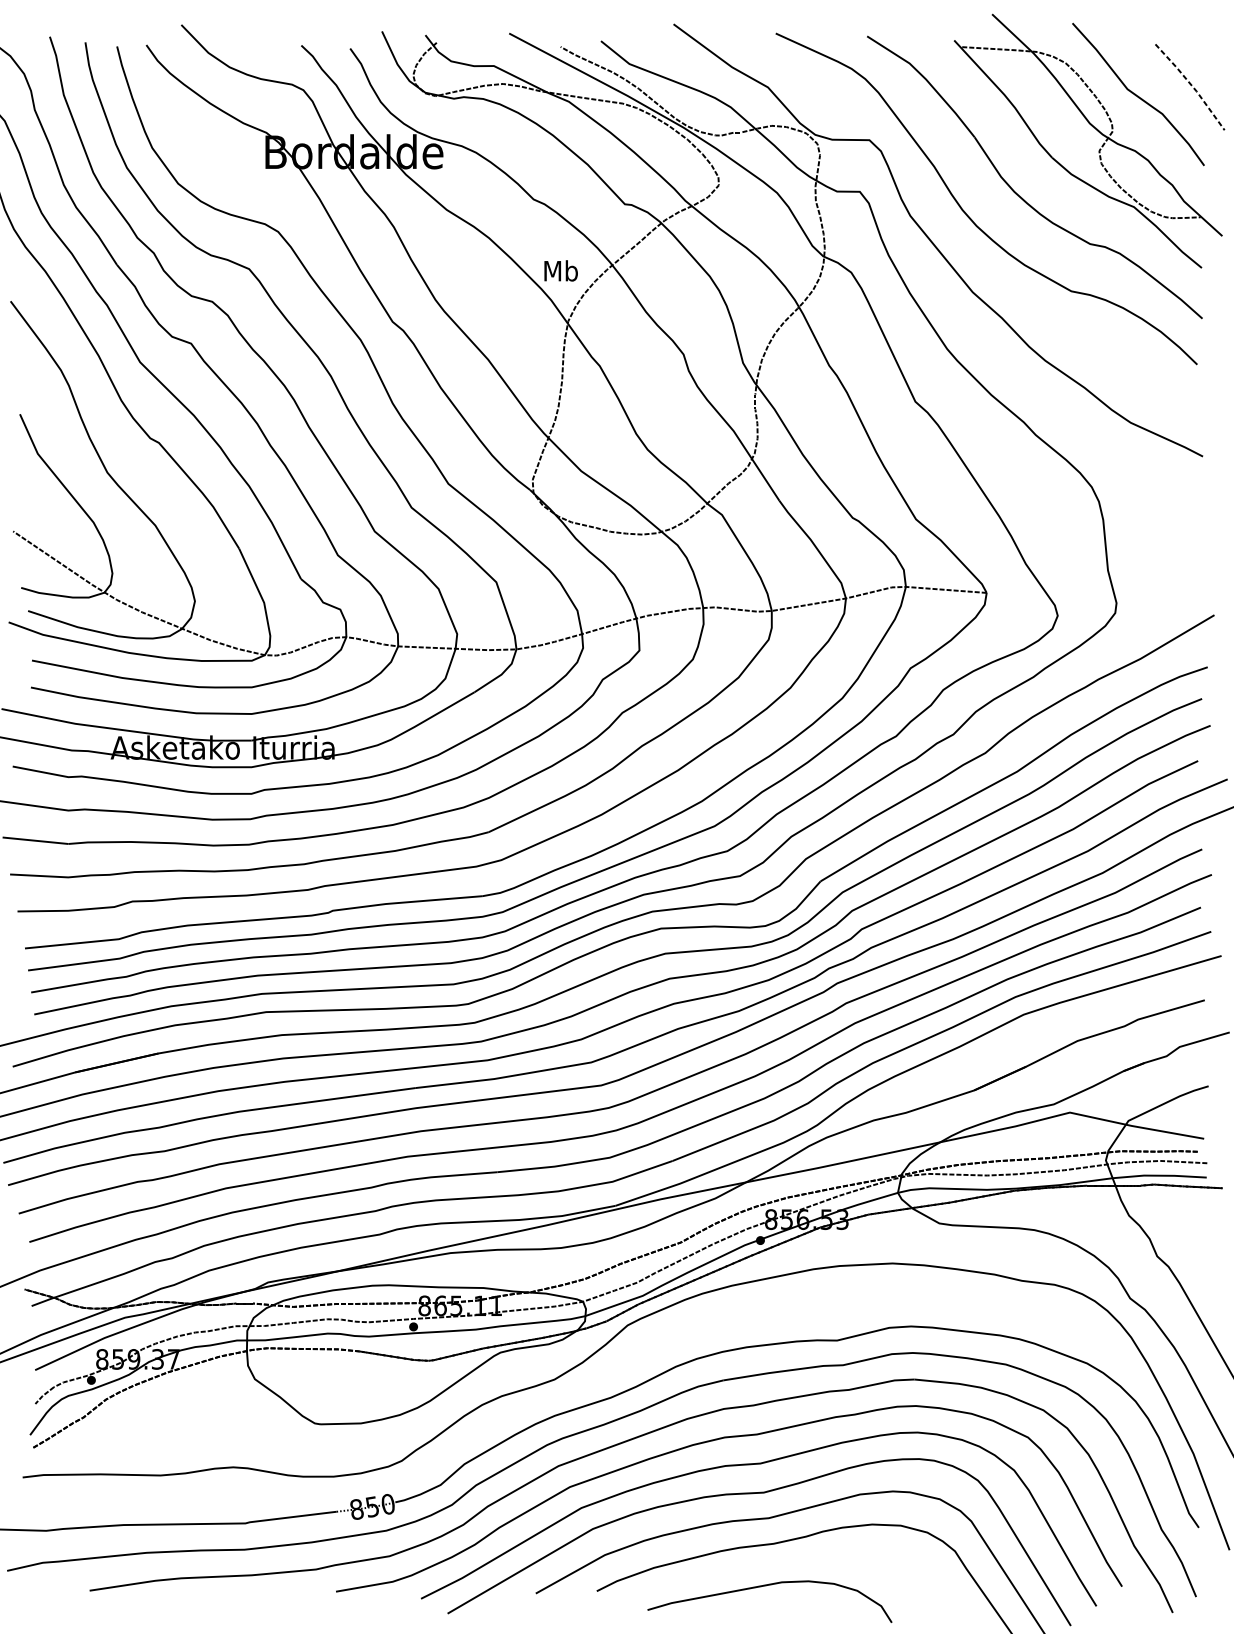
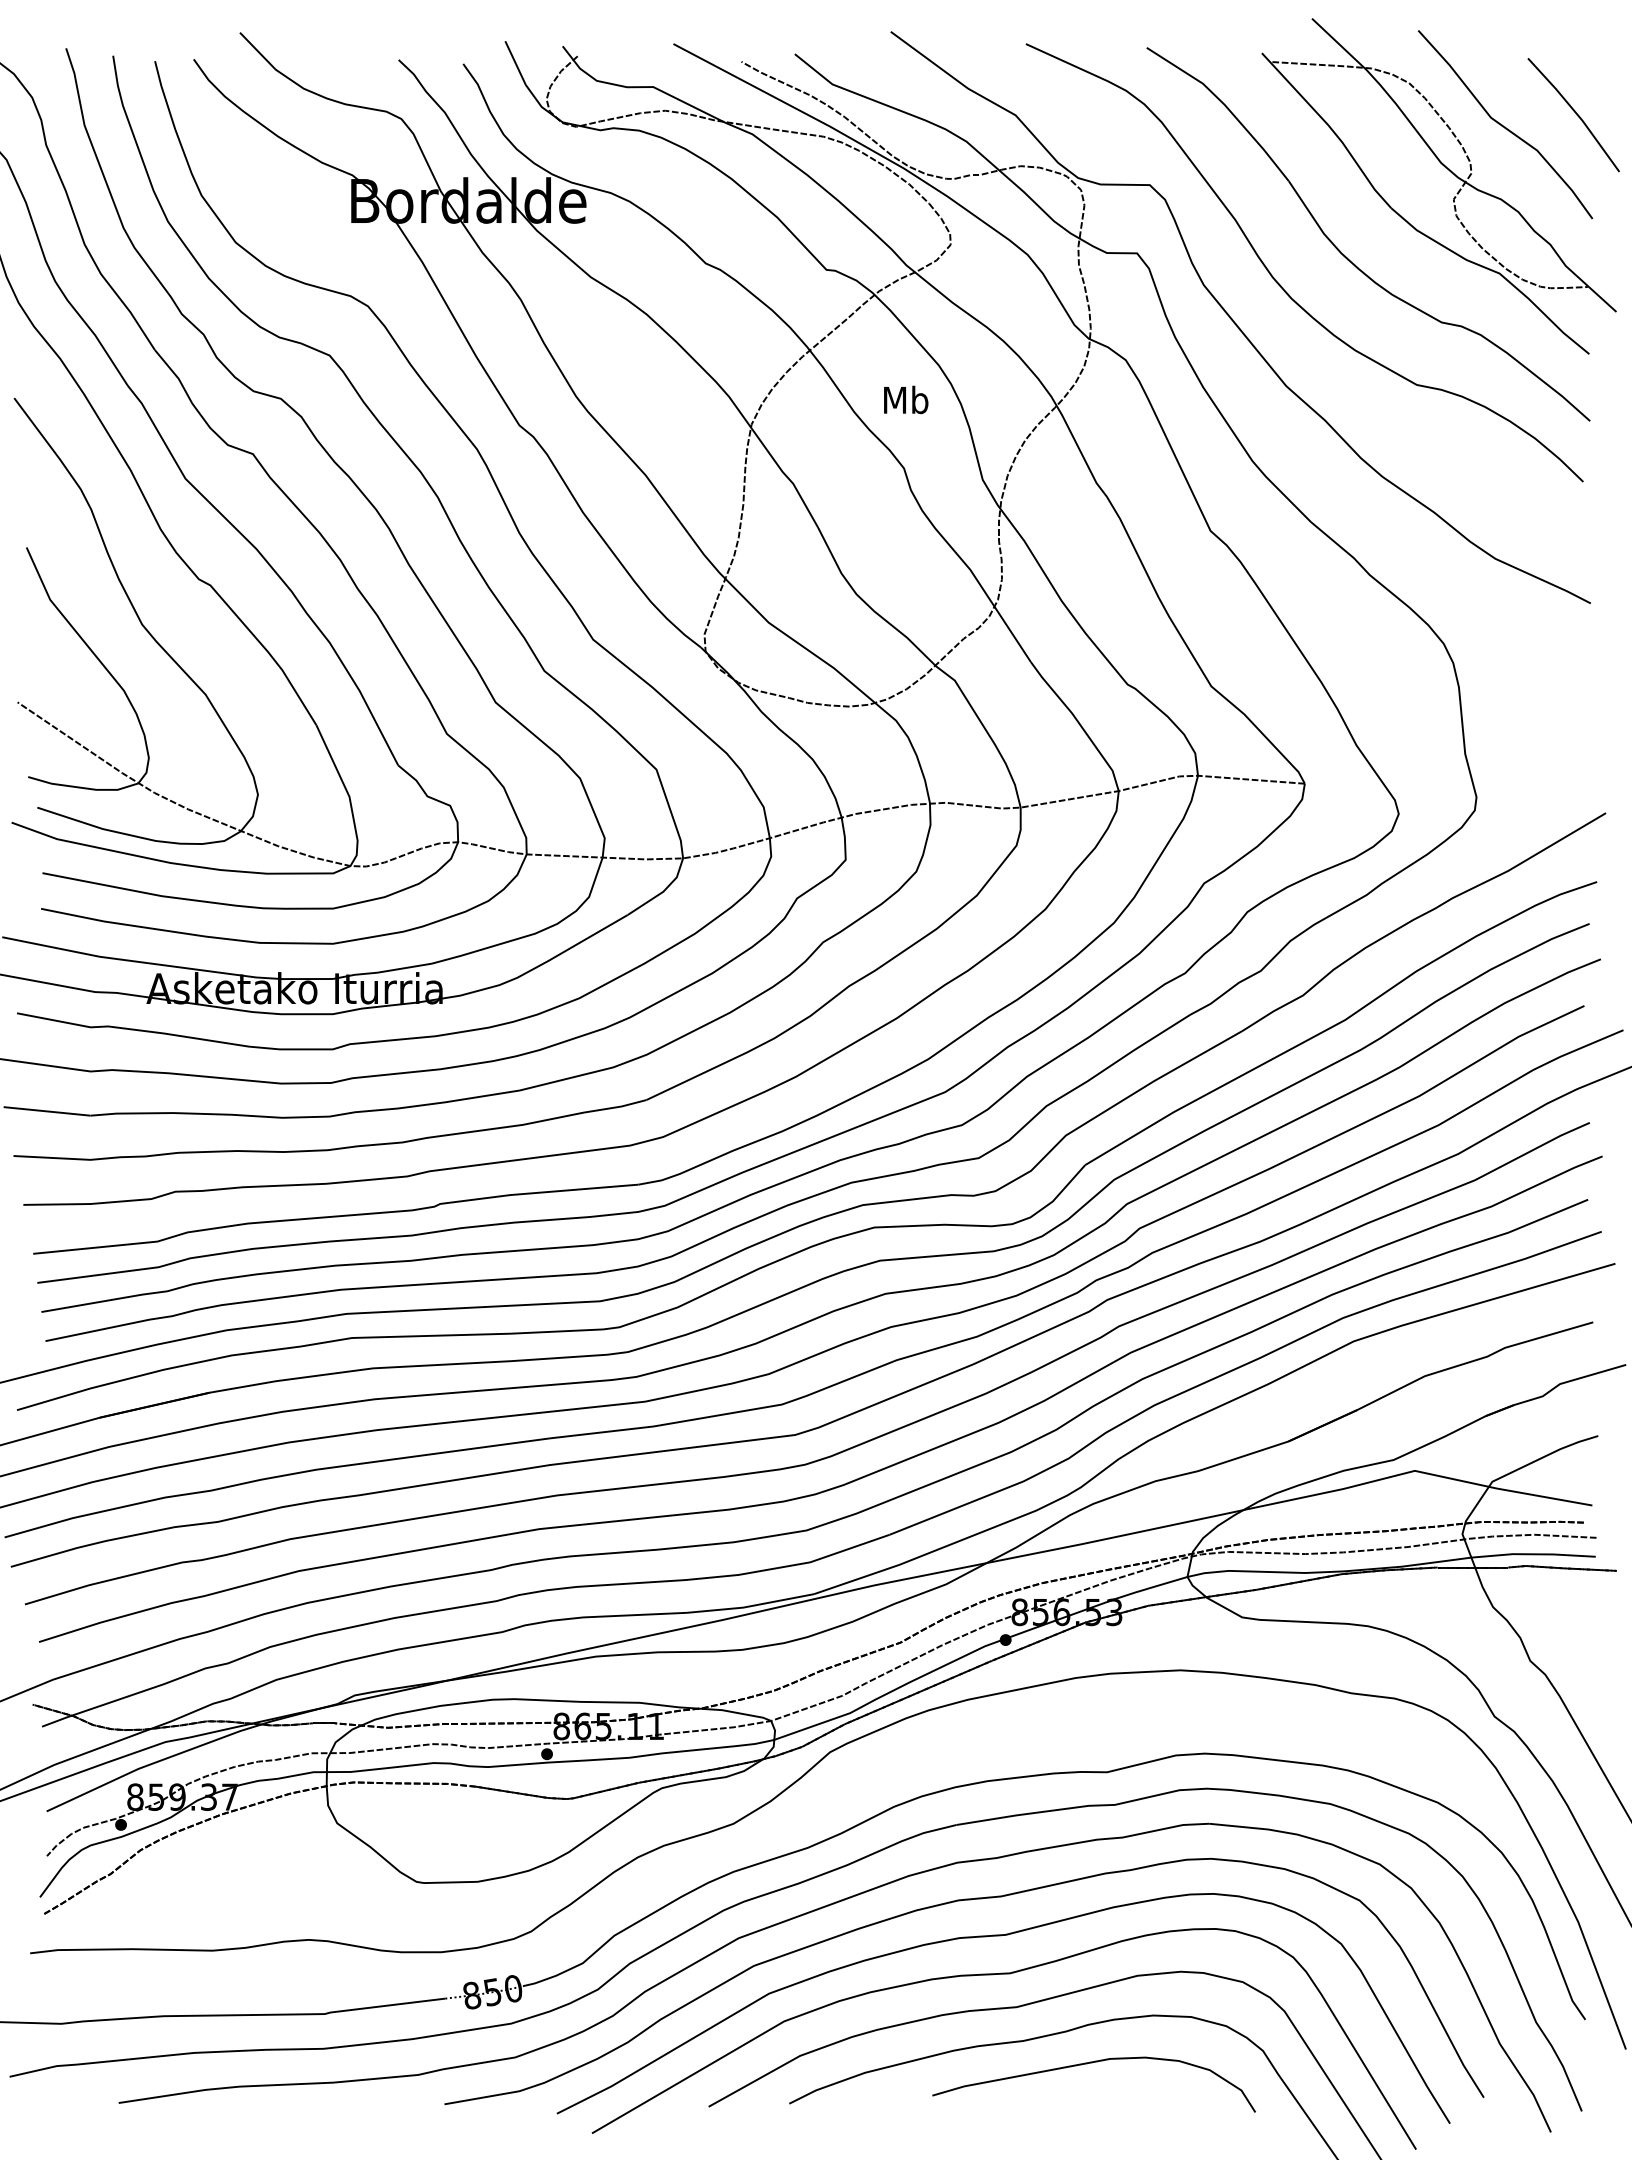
line: (1192, 86) -> (1576, 113), dashed -> solid
text: (561, 270) -> (906, 399), moved
curve: (764, 1586) -> (1087, 2064), moved

